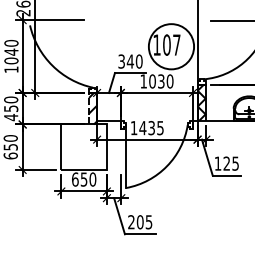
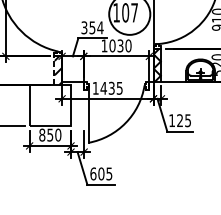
text: (134, 61) -> (96, 27), 340 -> 354
text: (75, 179) -> (42, 135), 650 -> 850
text: (131, 222) -> (93, 174), 205 -> 605

